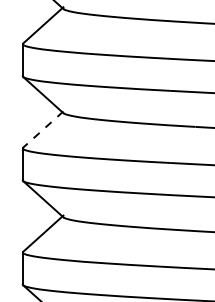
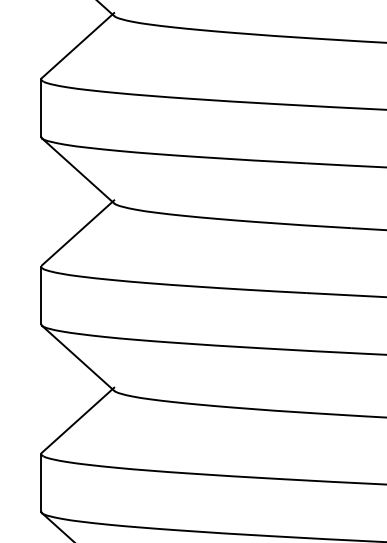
line: (42, 129) -> (76, 232), dashed -> solid

